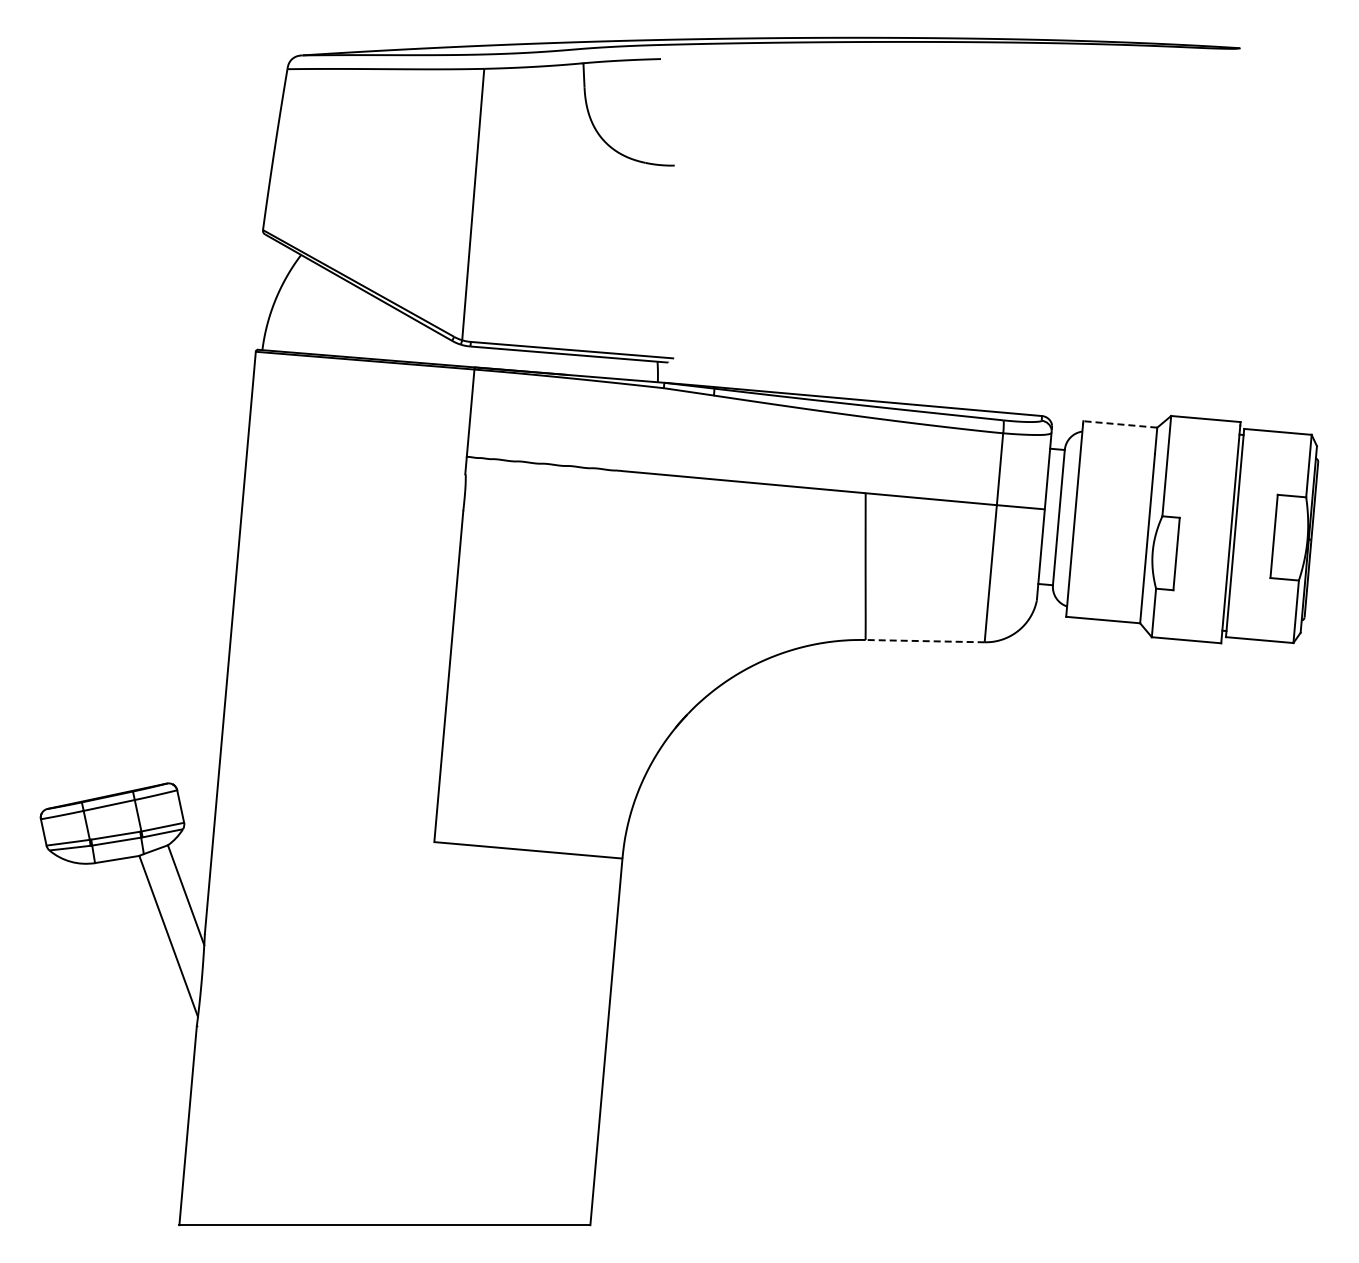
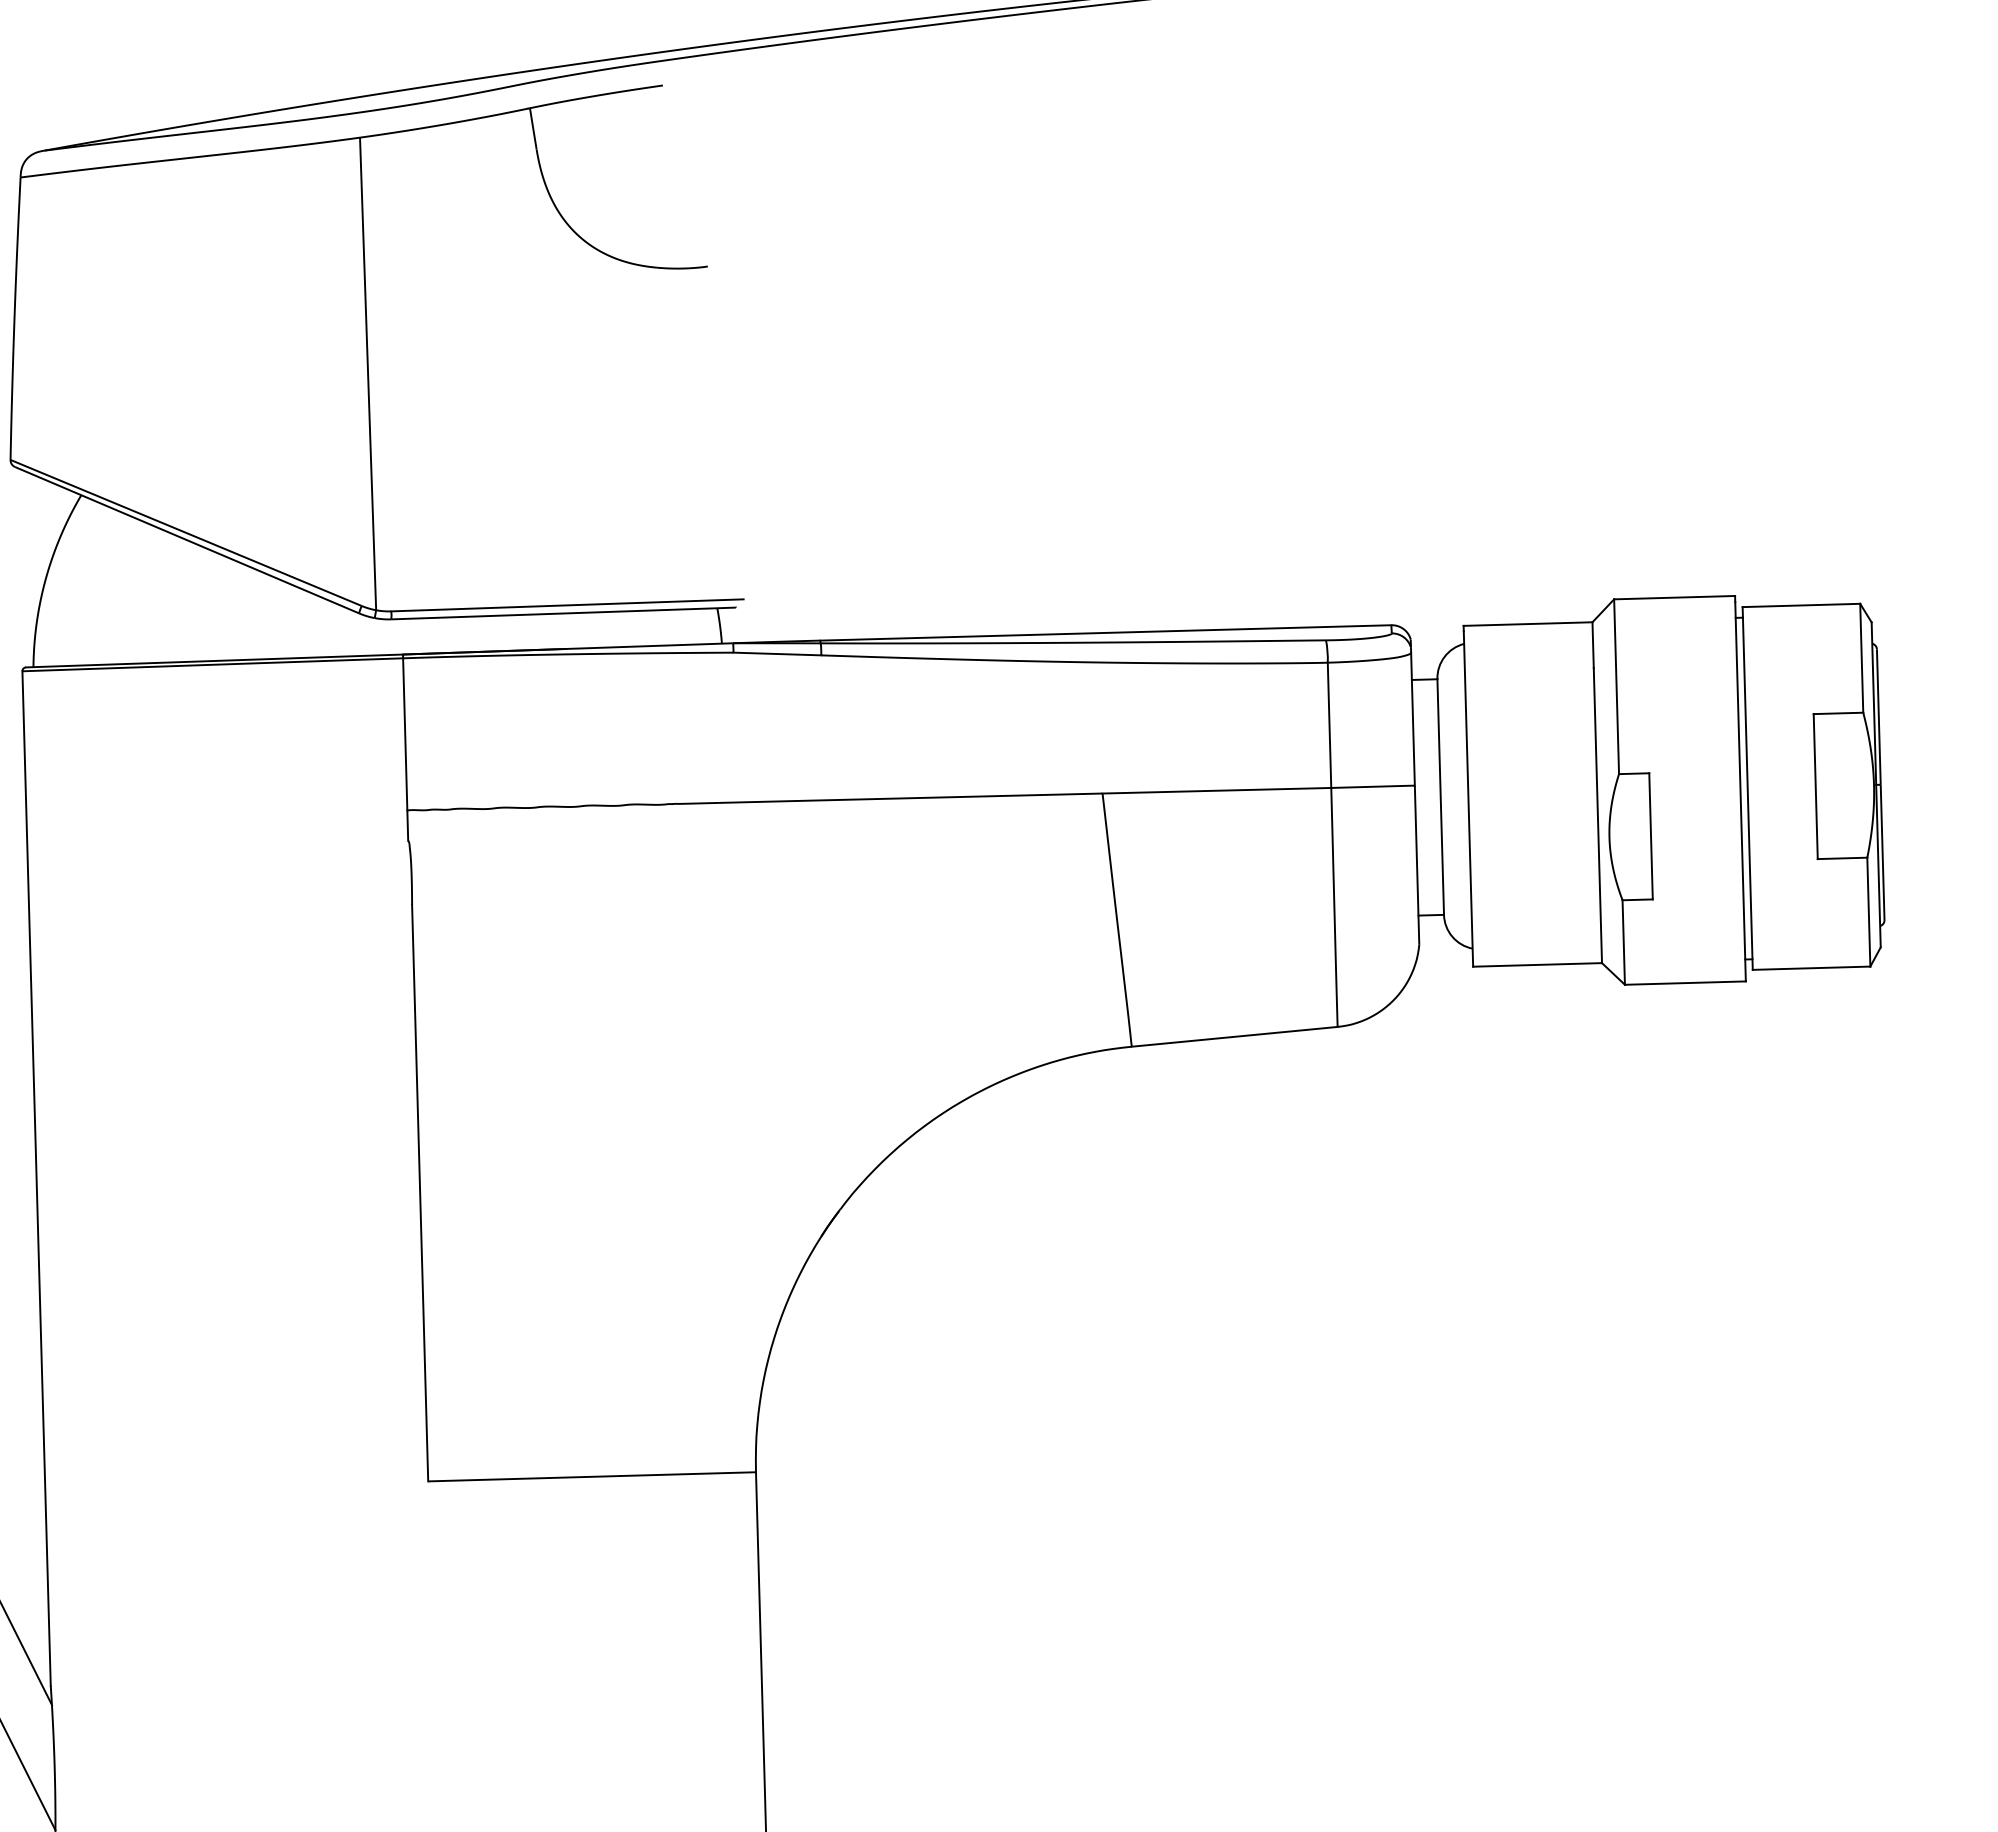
line: (1119, 424) -> (1526, 624), dashed -> solid
line: (925, 641) -> (1235, 1037), dashed -> solid

